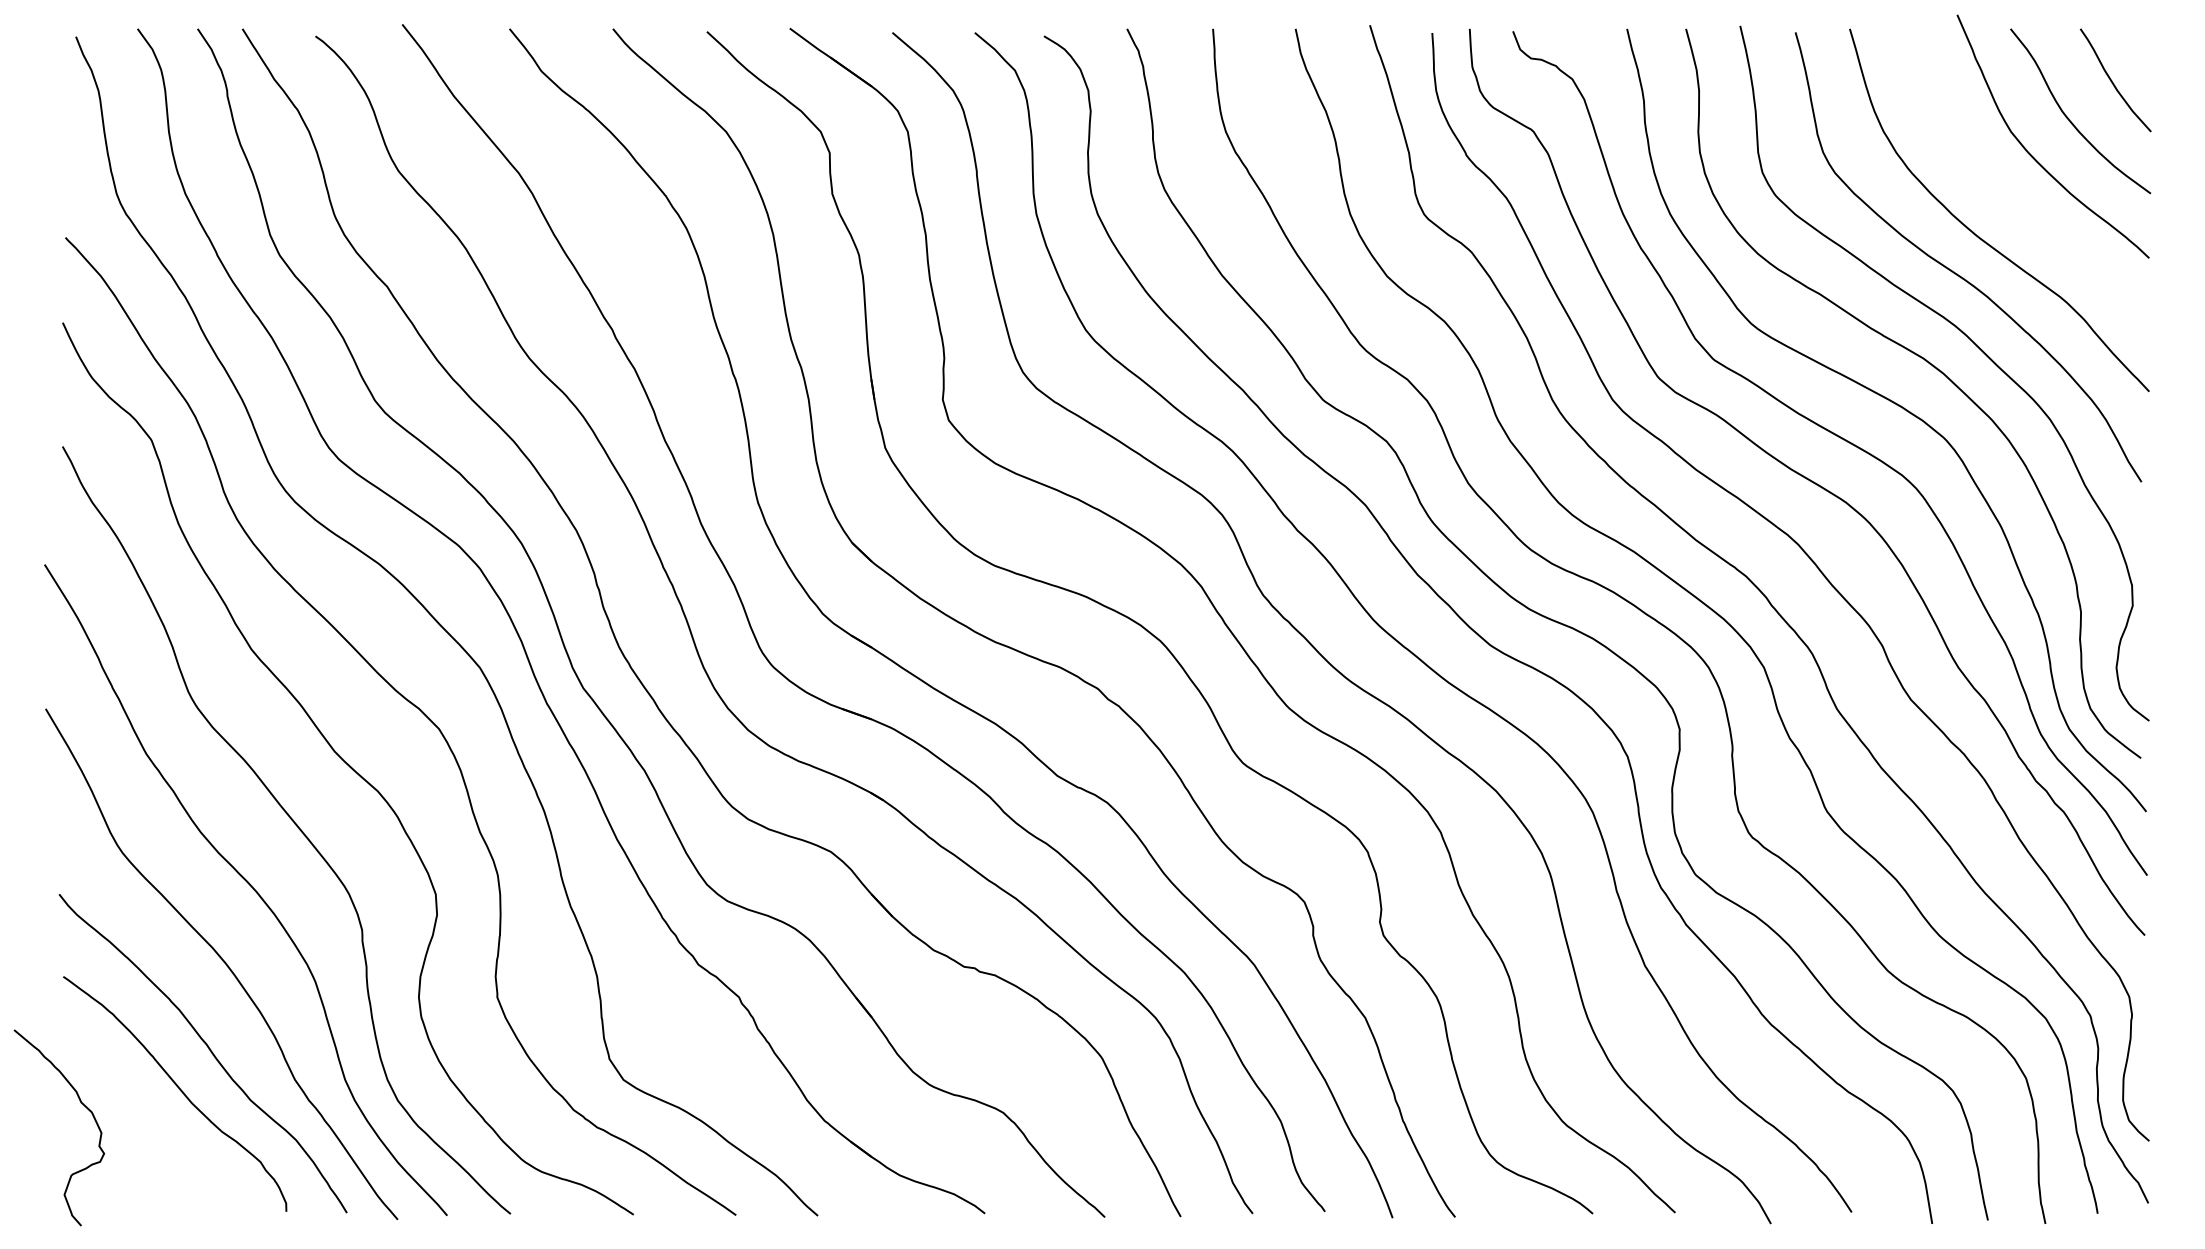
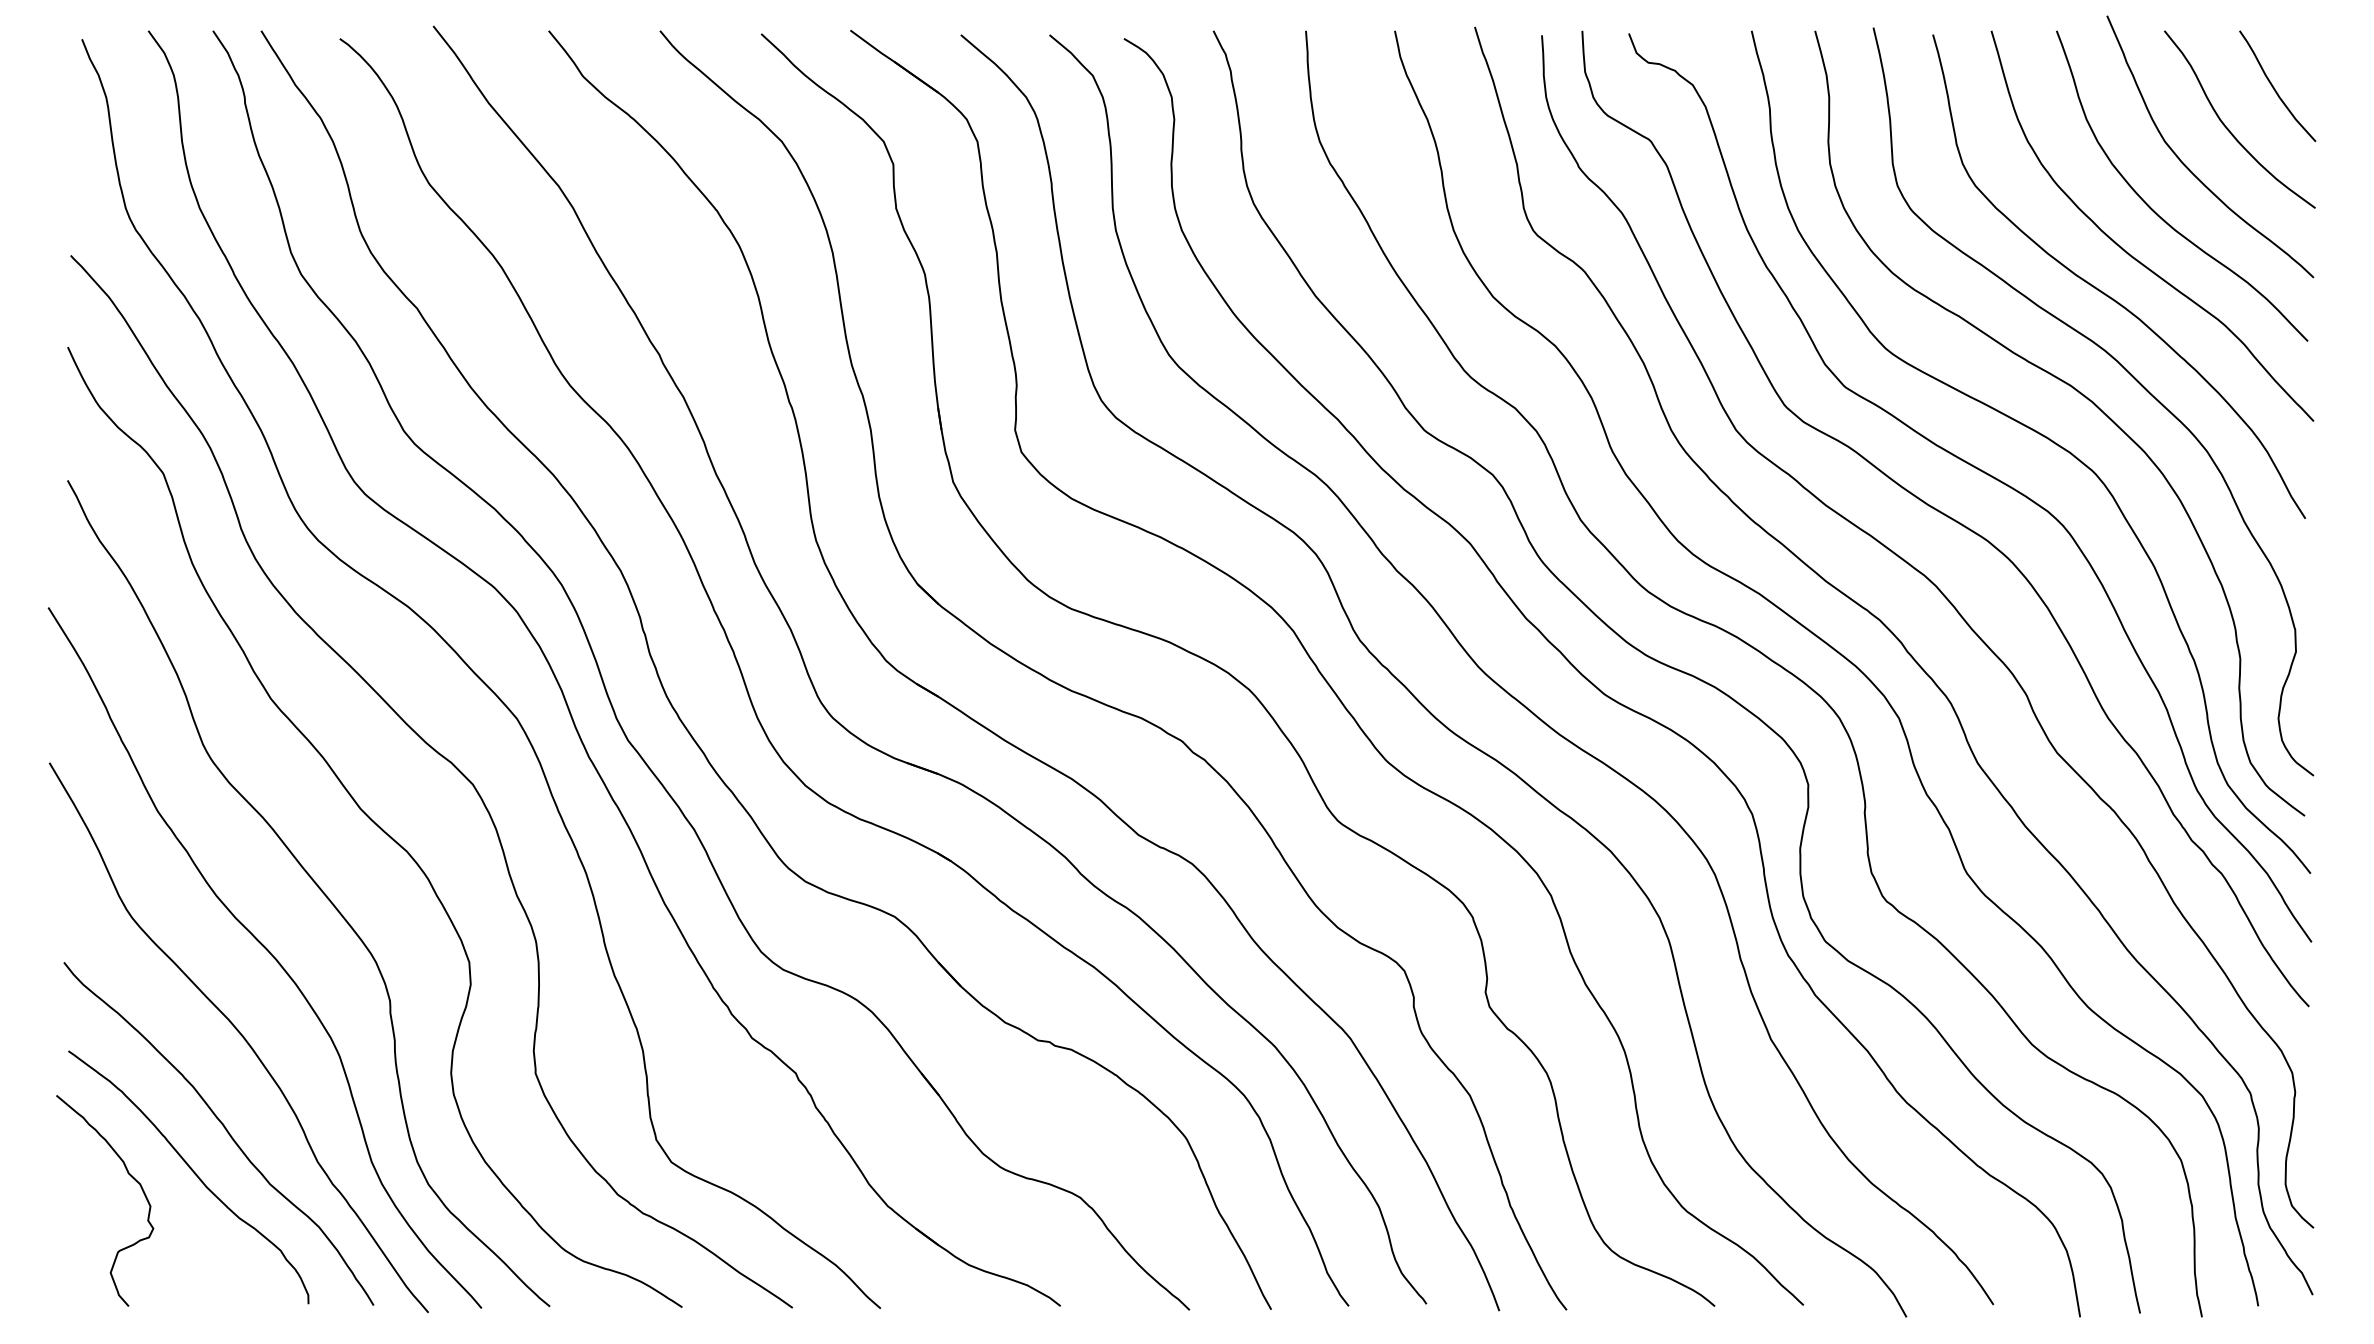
curve: (2002, 196) -> (2155, 211), added
curve: (81, 1104) -> (129, 1175), moved

